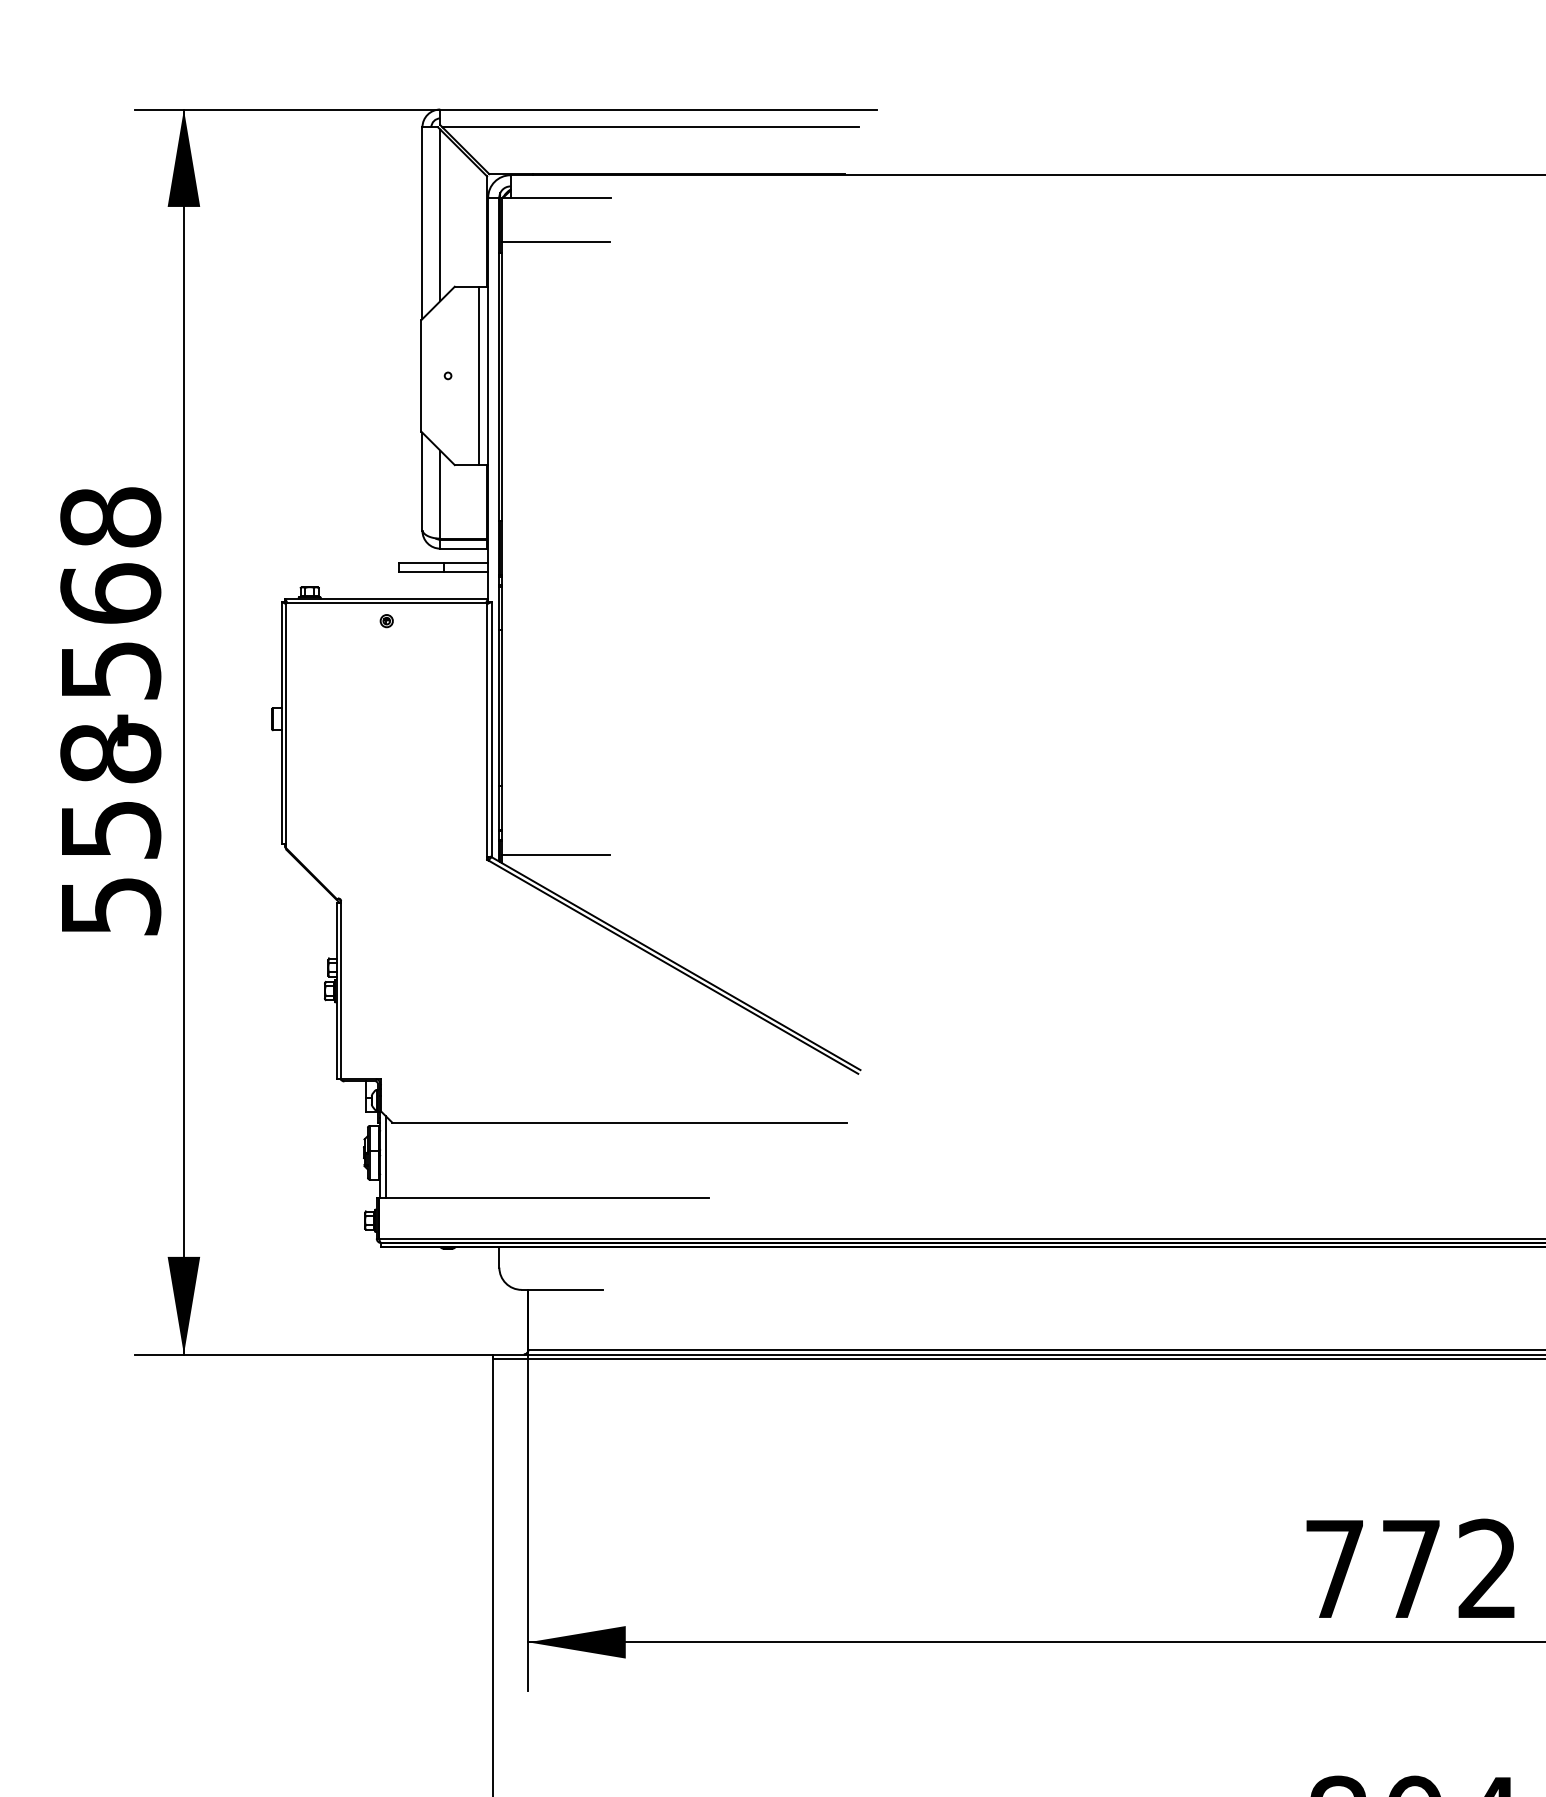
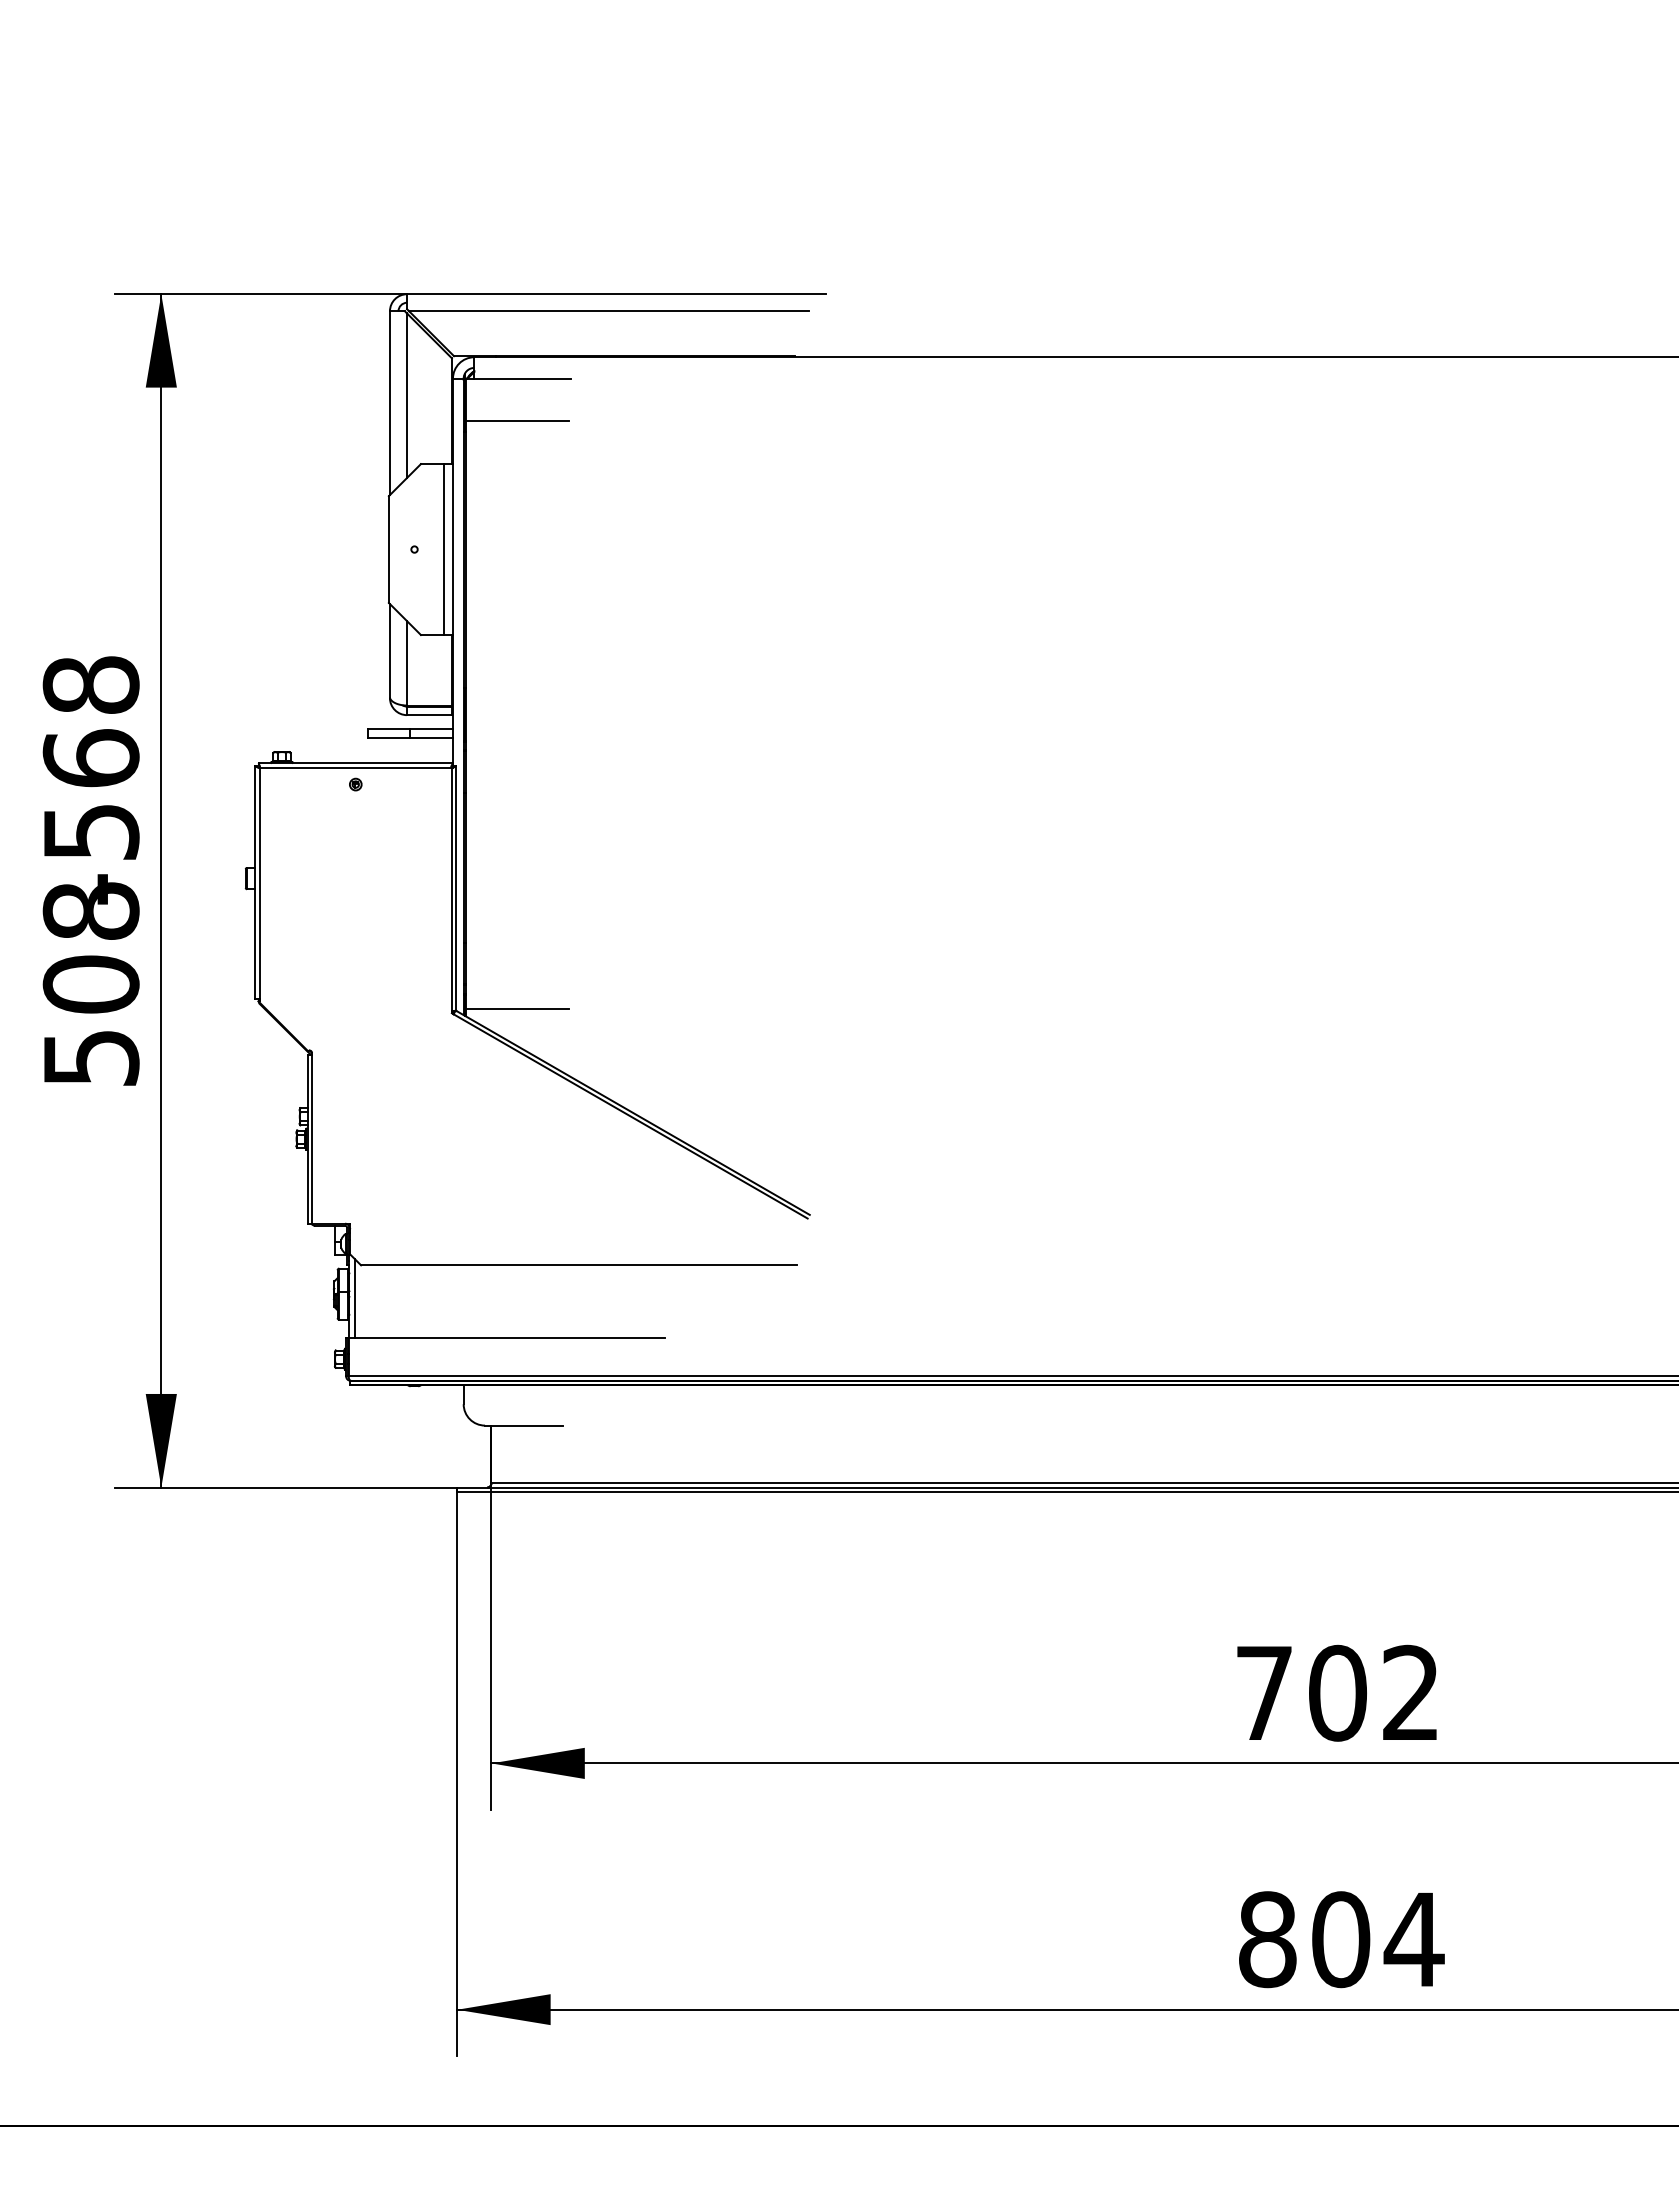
text: (110, 829) -> (90, 984), 558 -> 508
text: (1411, 1568) -> (1337, 1692), 772 -> 702

